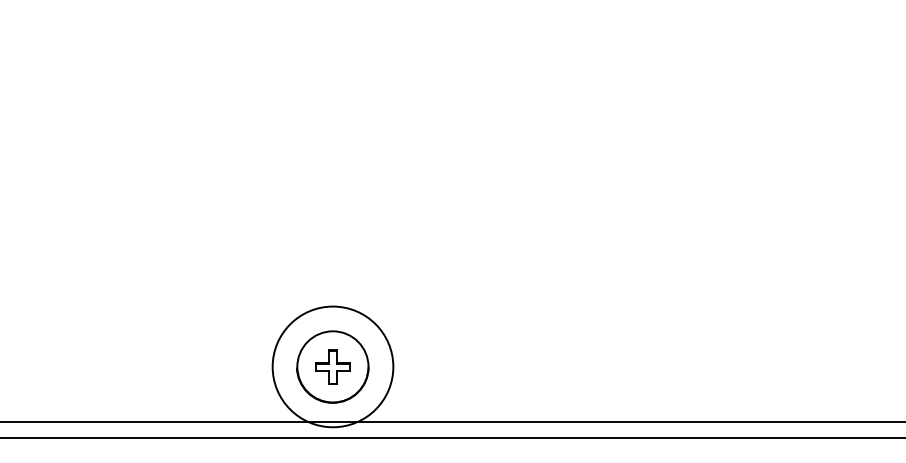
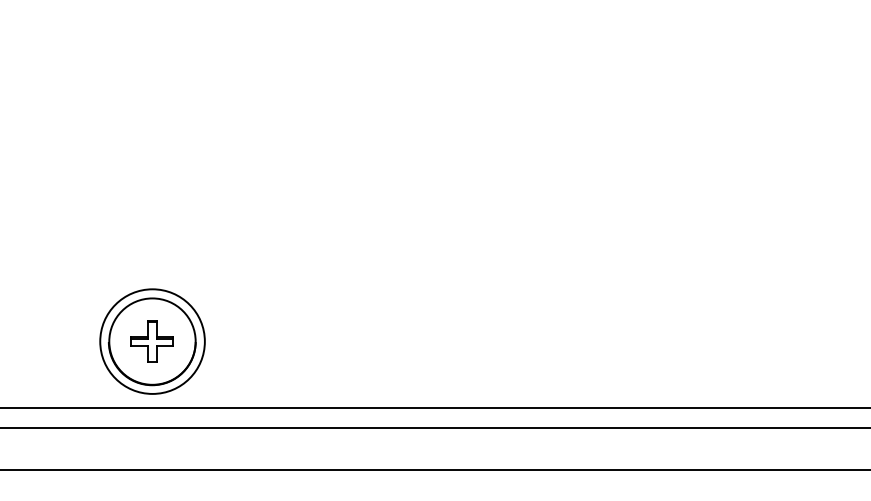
circle: (332, 366) -> (151, 341), size x0.71

